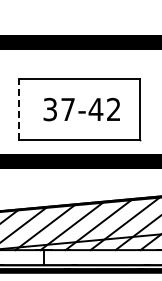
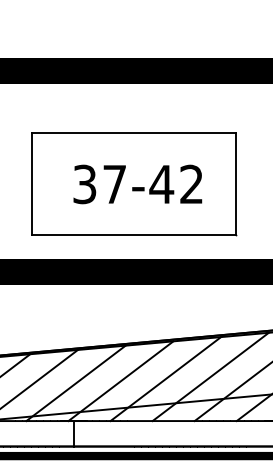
line: (19, 108) -> (32, 182), dashed -> solid

